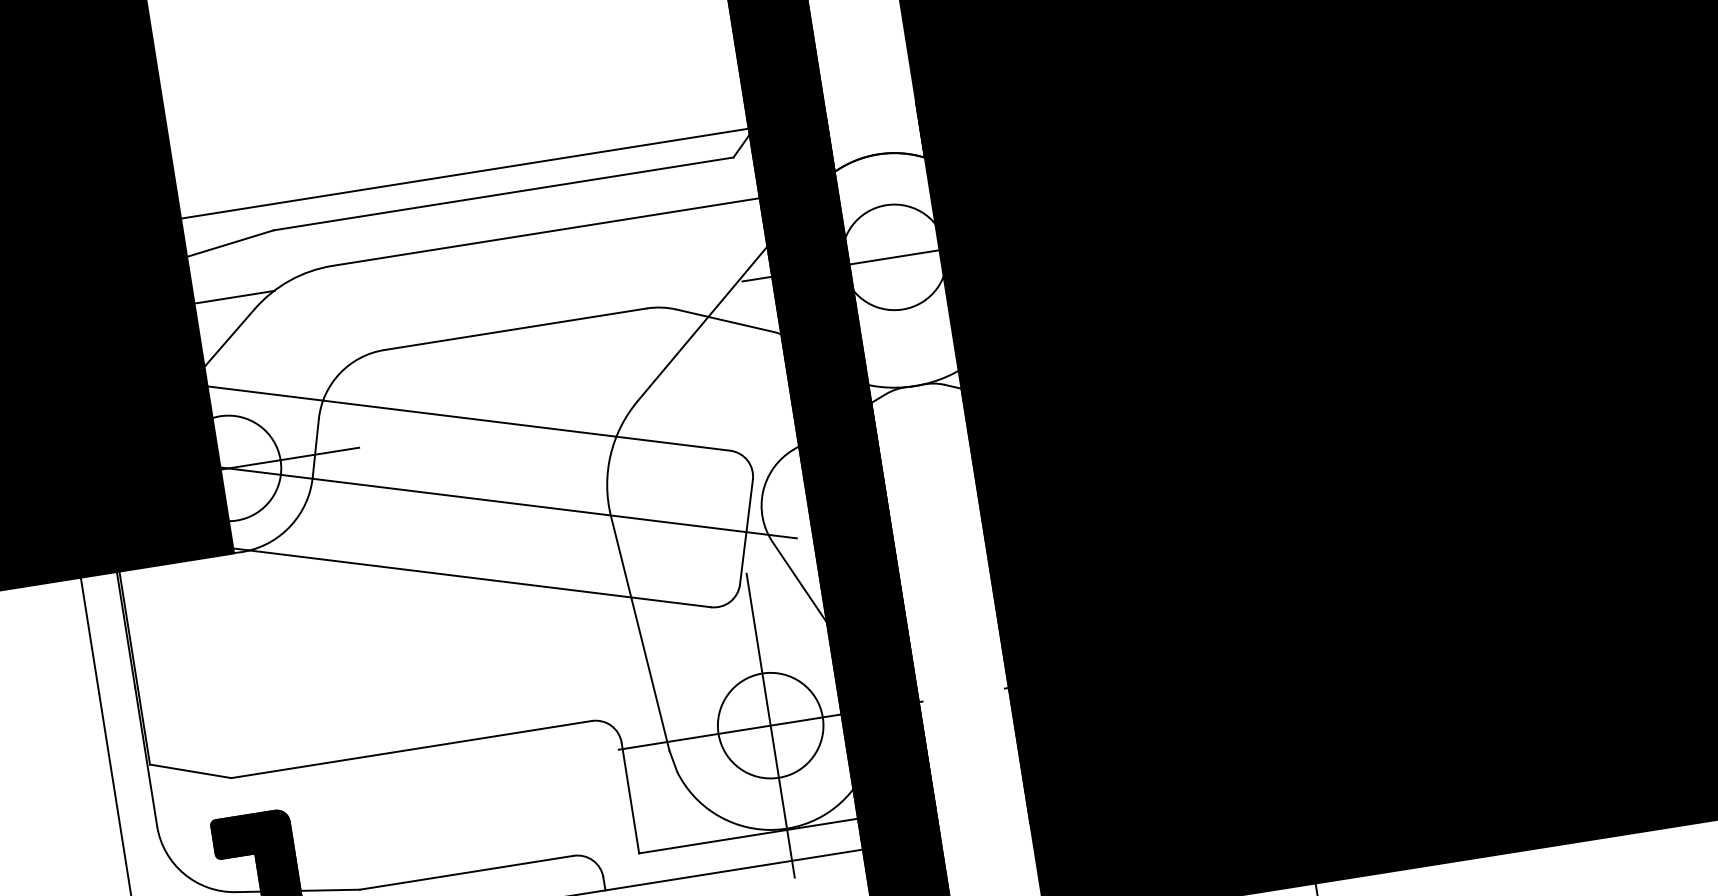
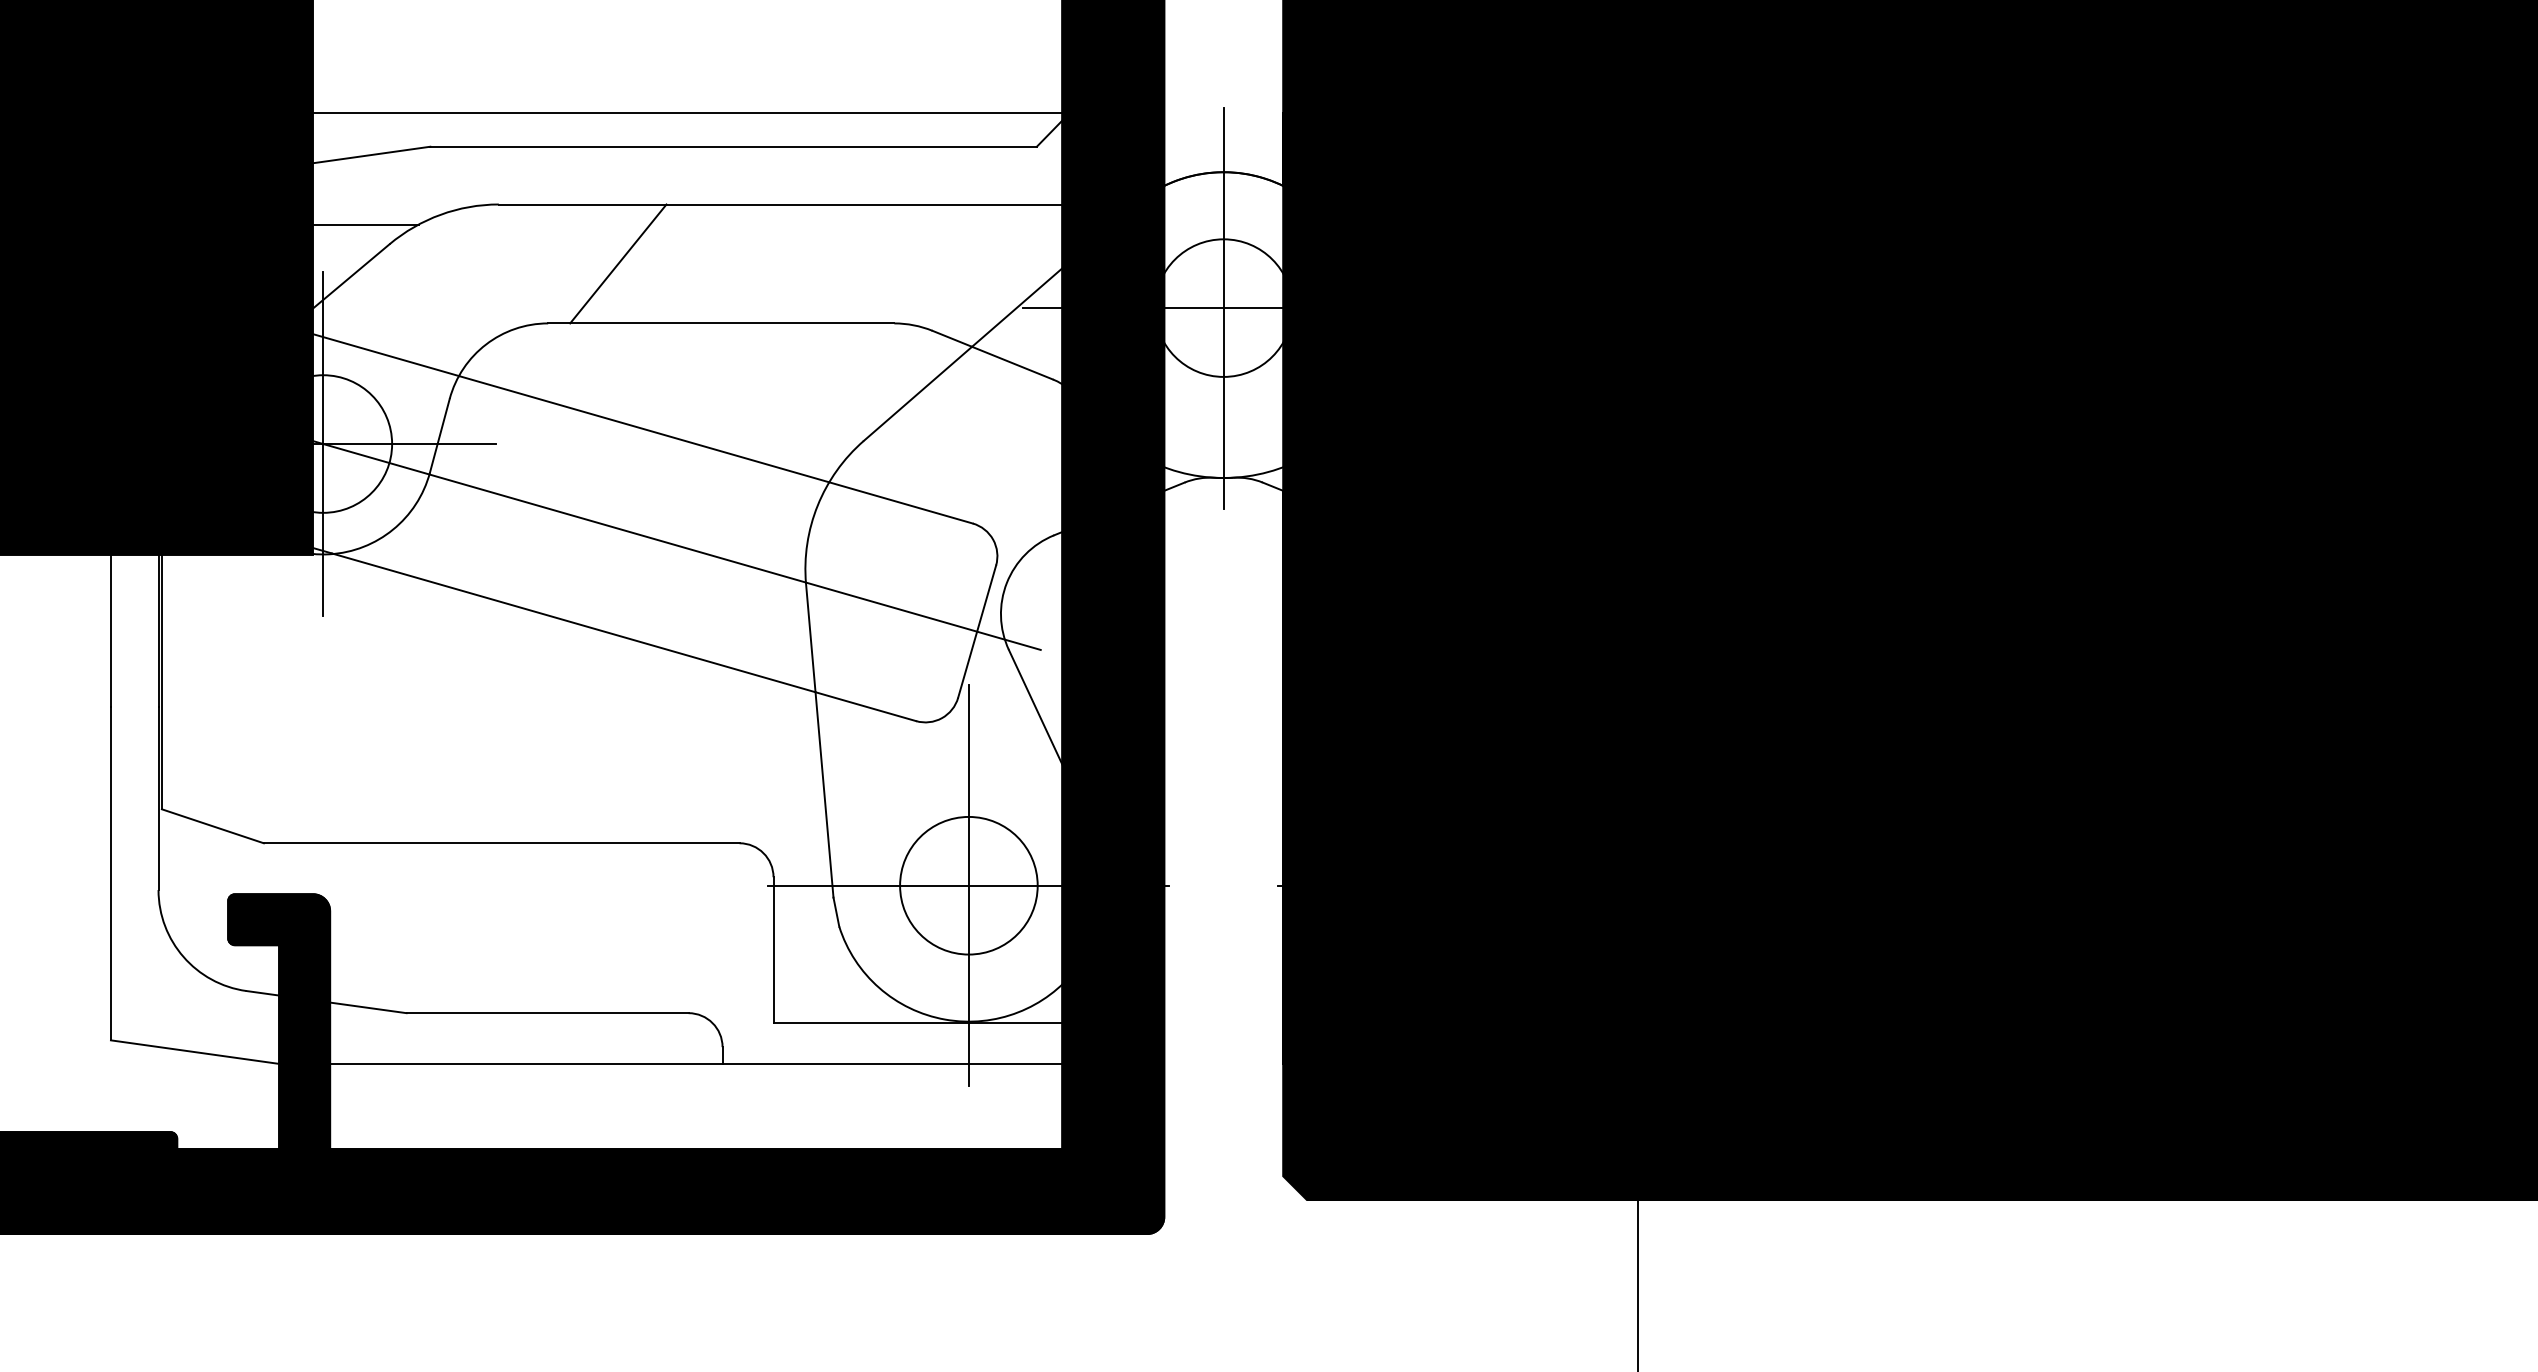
line: (894, 256) -> (1223, 307), added
line: (430, 296) -> (618, 263), added
line: (228, 468) -> (323, 443), added

